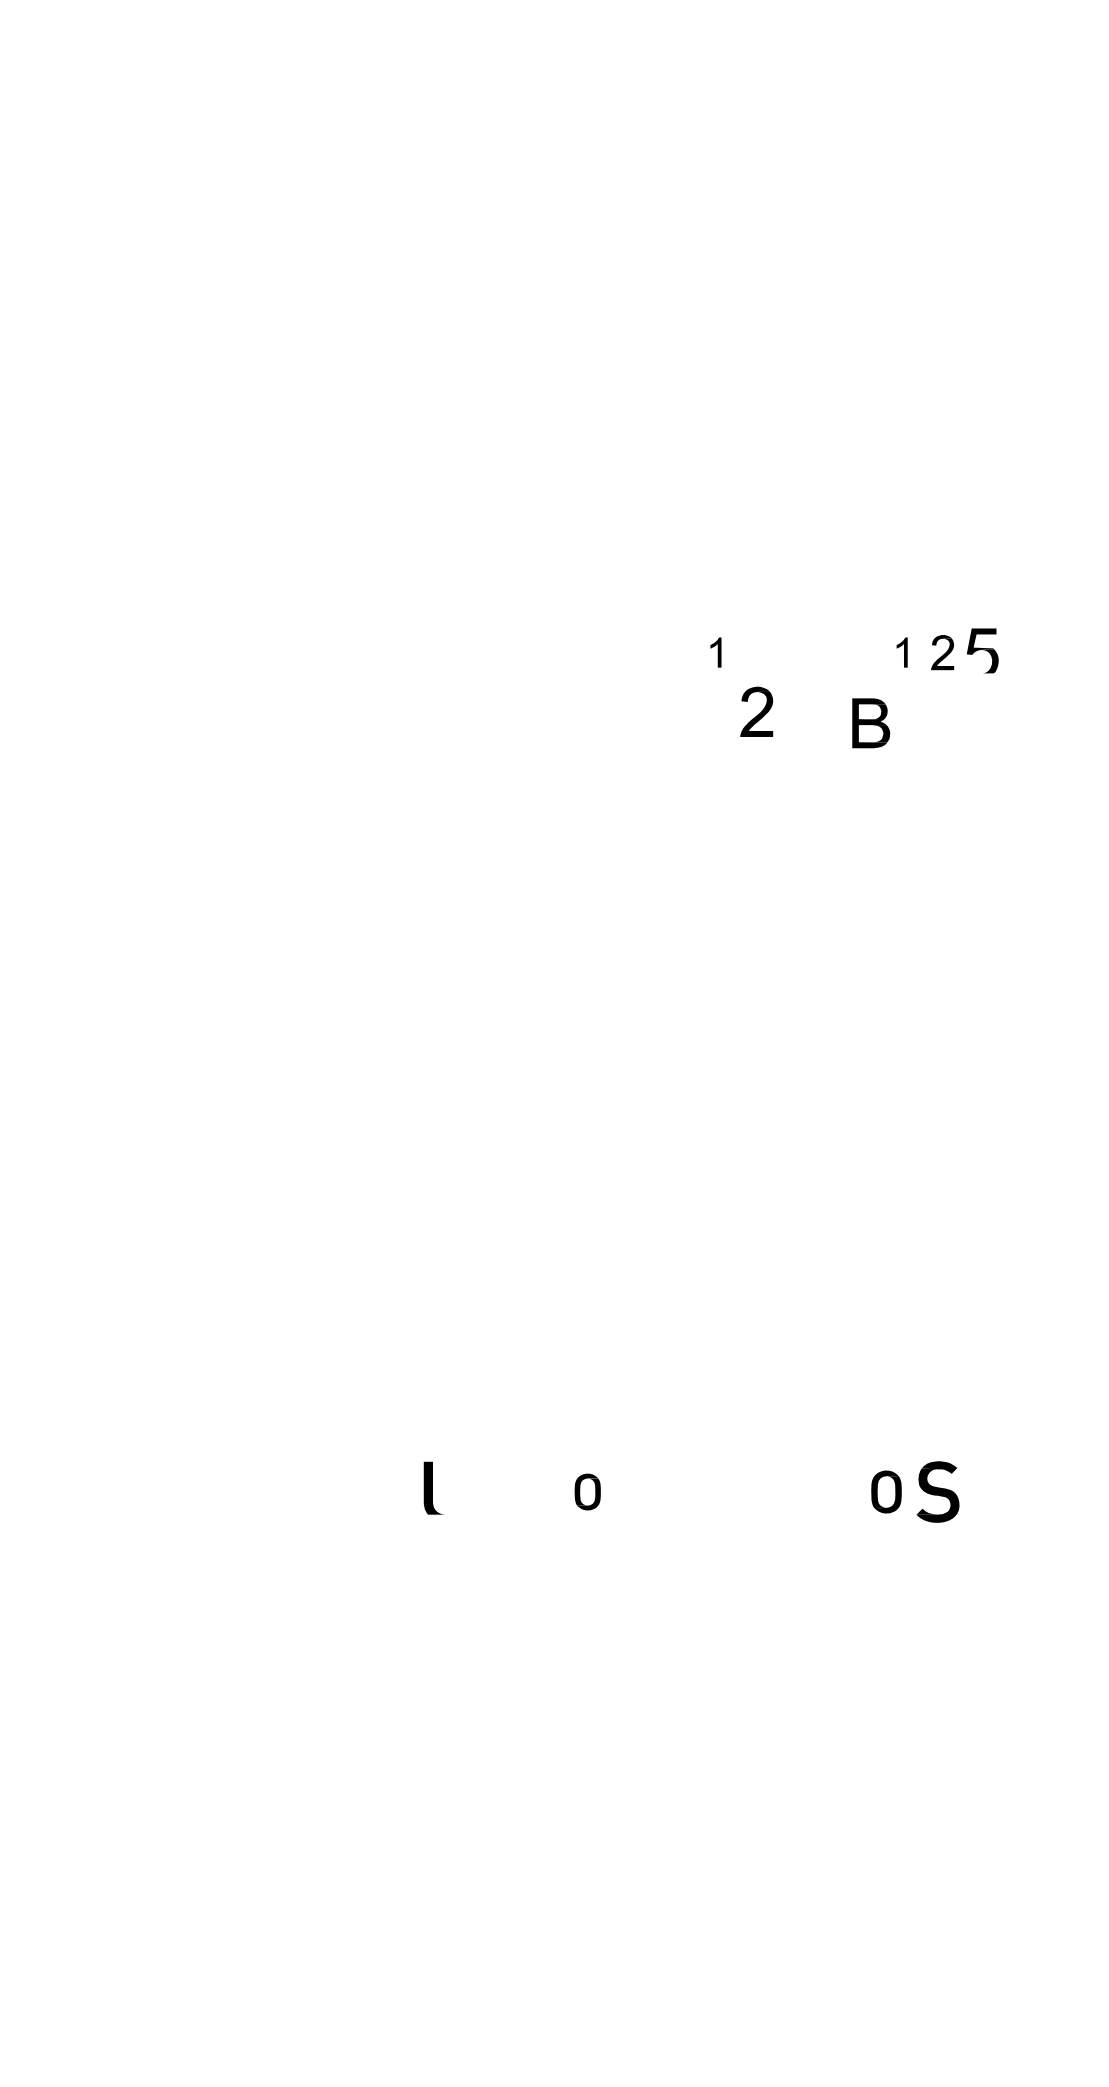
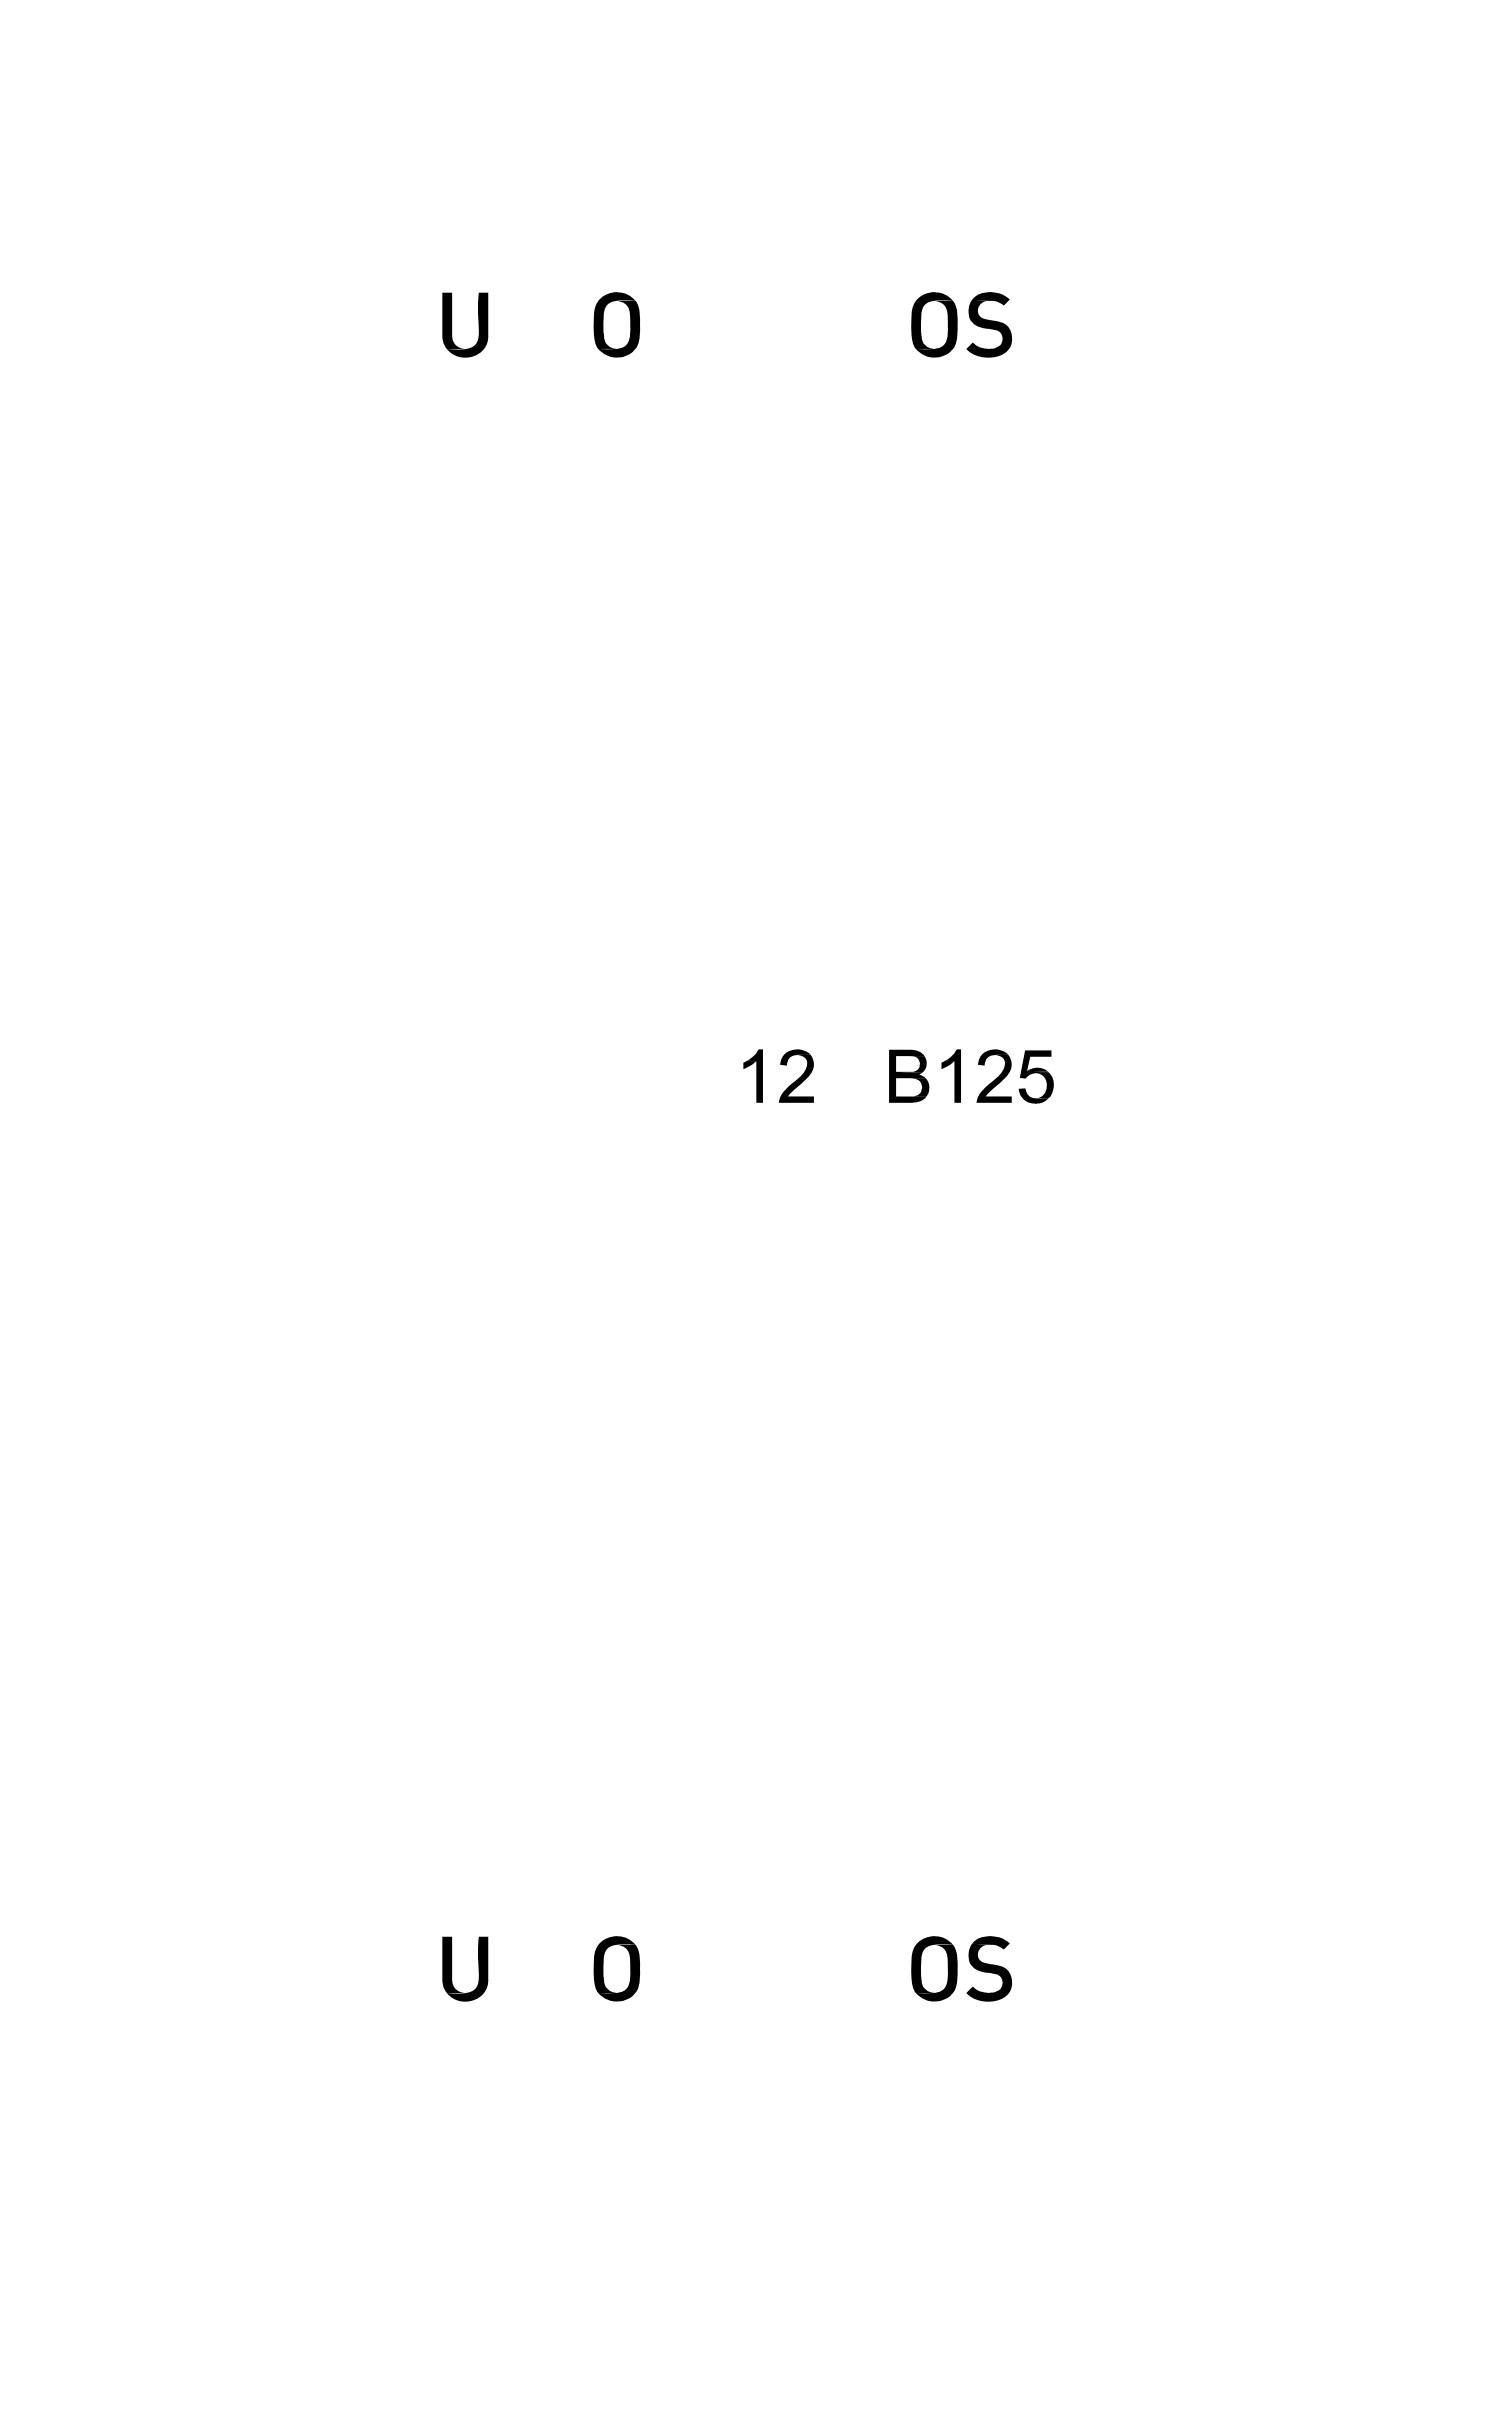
fill: (983, 646) -> (1037, 1069), added
part: (715, 652) -> (752, 1075), size x1.67
part: (901, 652) -> (950, 1075), size x1.67
part: (942, 652) -> (993, 1075), size x1.43
fill: (979, 670) -> (1033, 1095), added
part: (756, 711) -> (796, 1075), moved
part: (871, 722) -> (909, 1075), moved
fill: (447, 1491) -> (467, 1968), added
part: (587, 1491) -> (616, 1968), size x1.67
part: (886, 1491) -> (934, 1968), size x1.43

